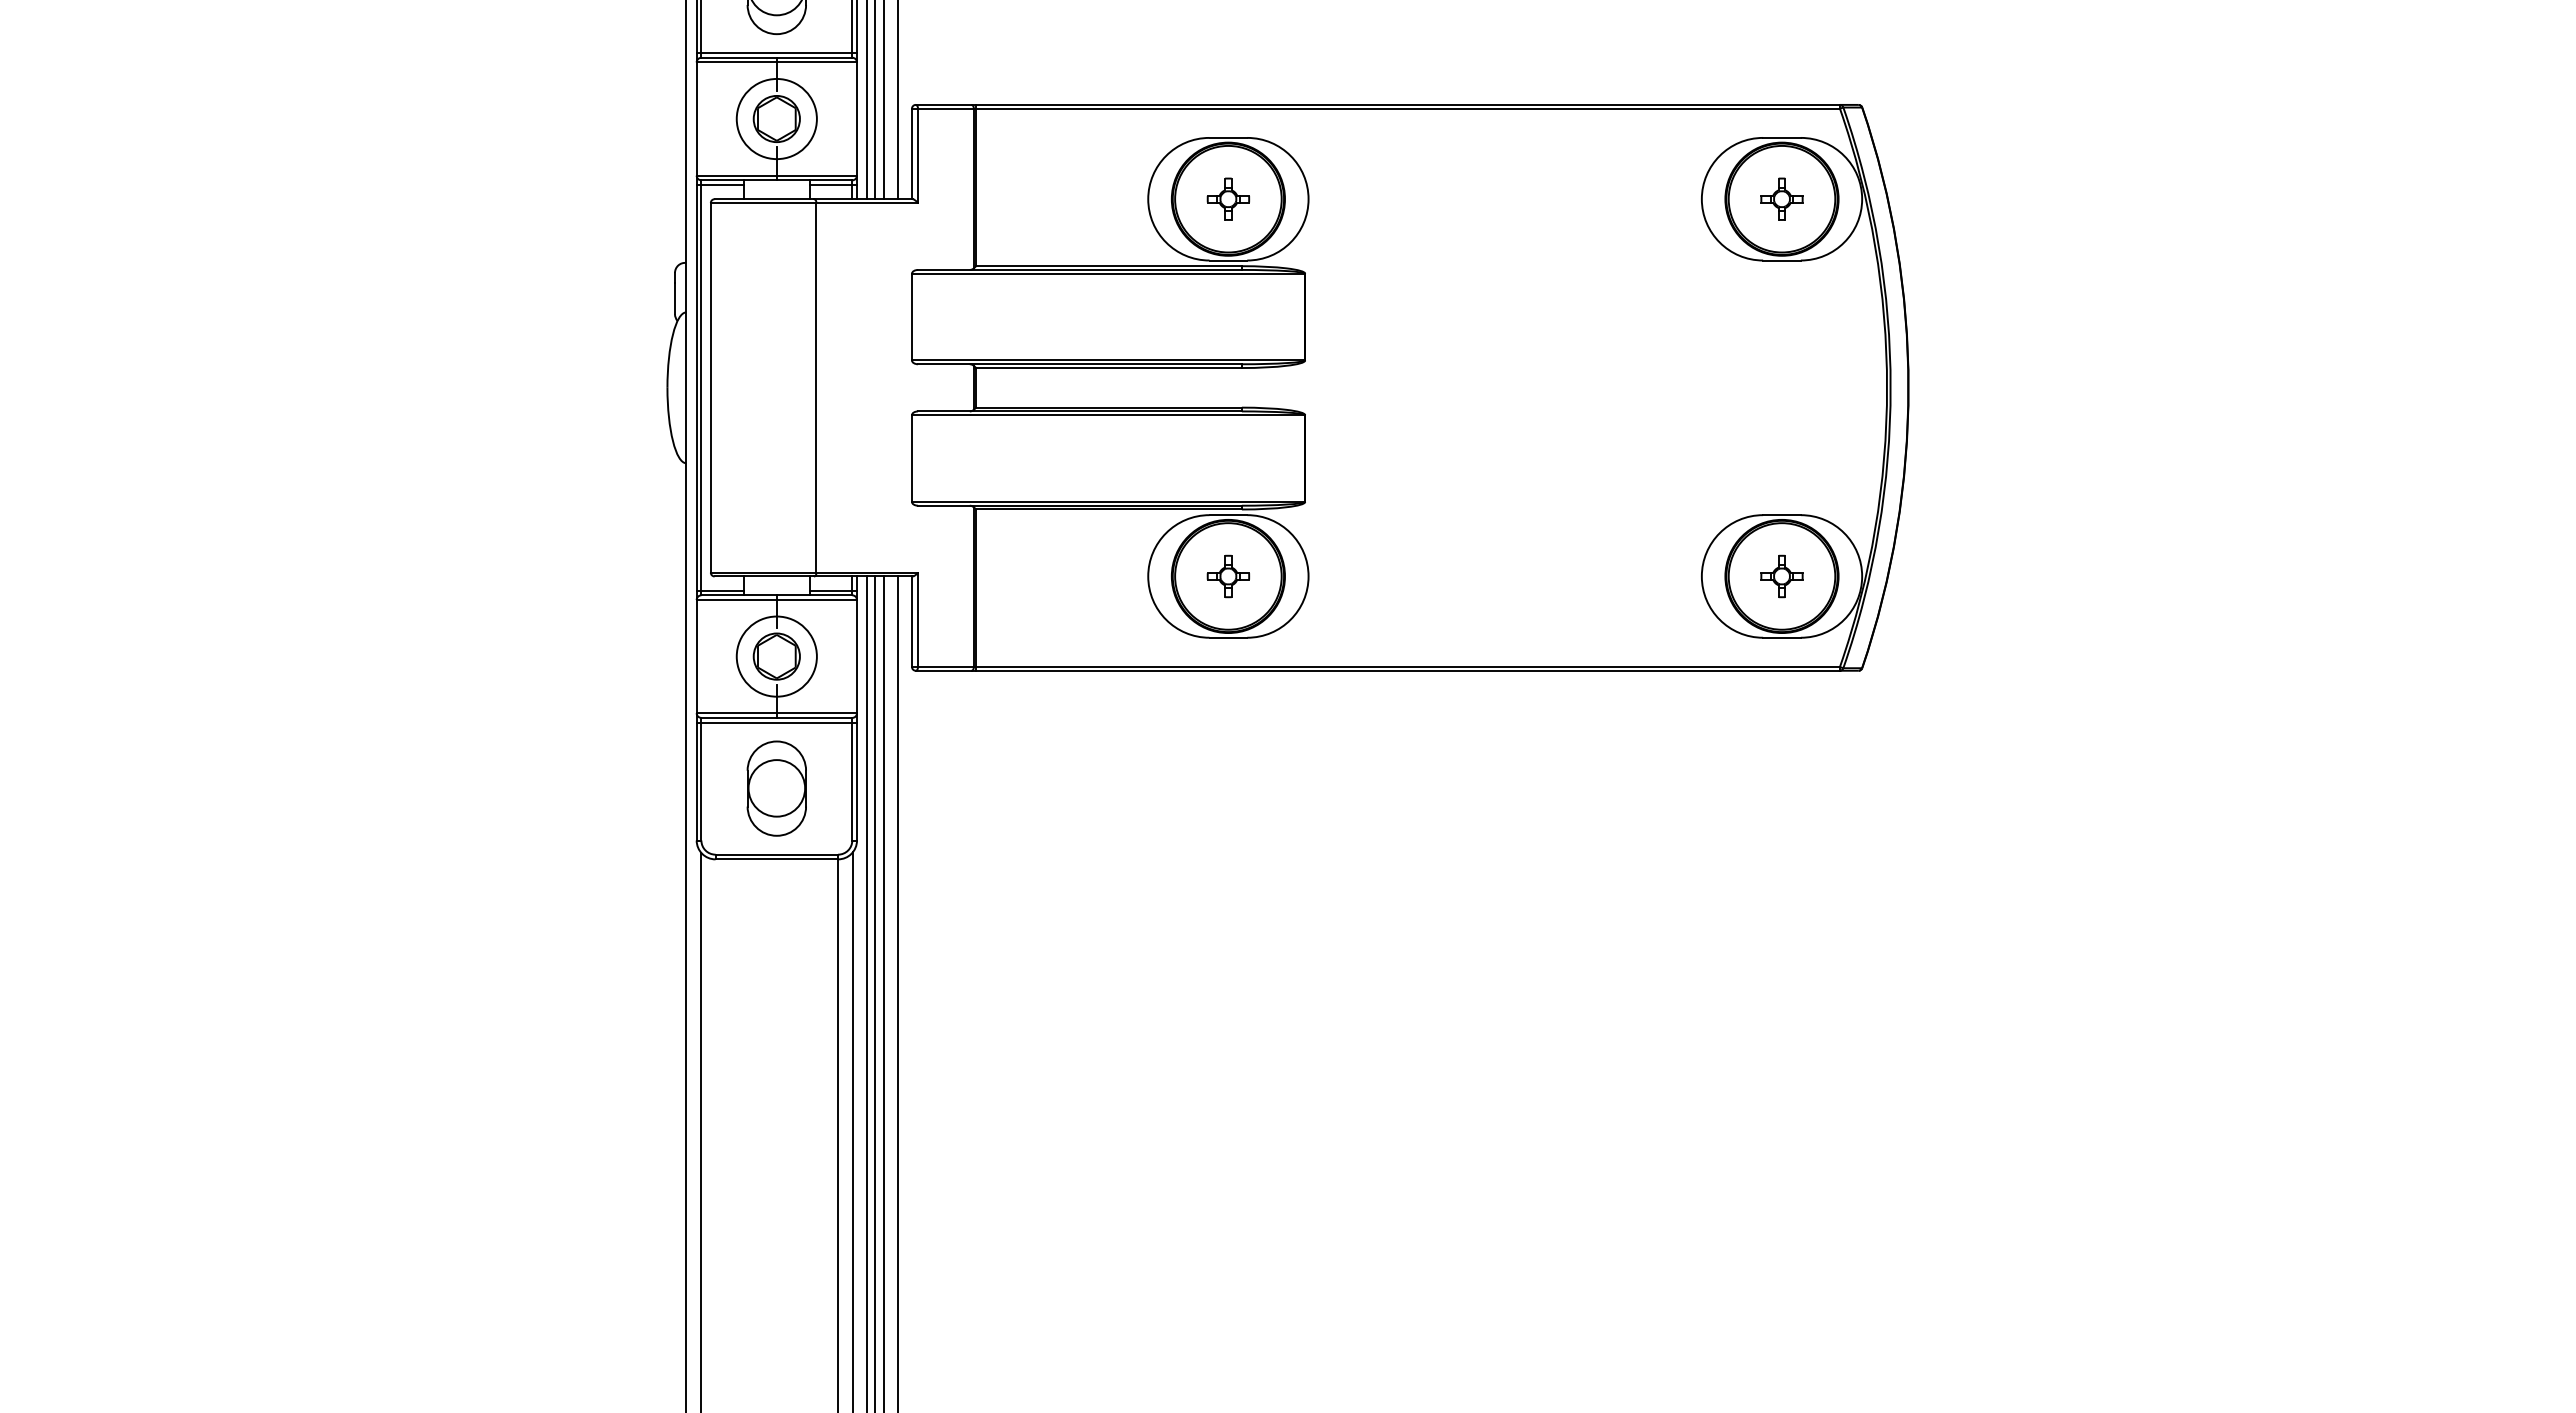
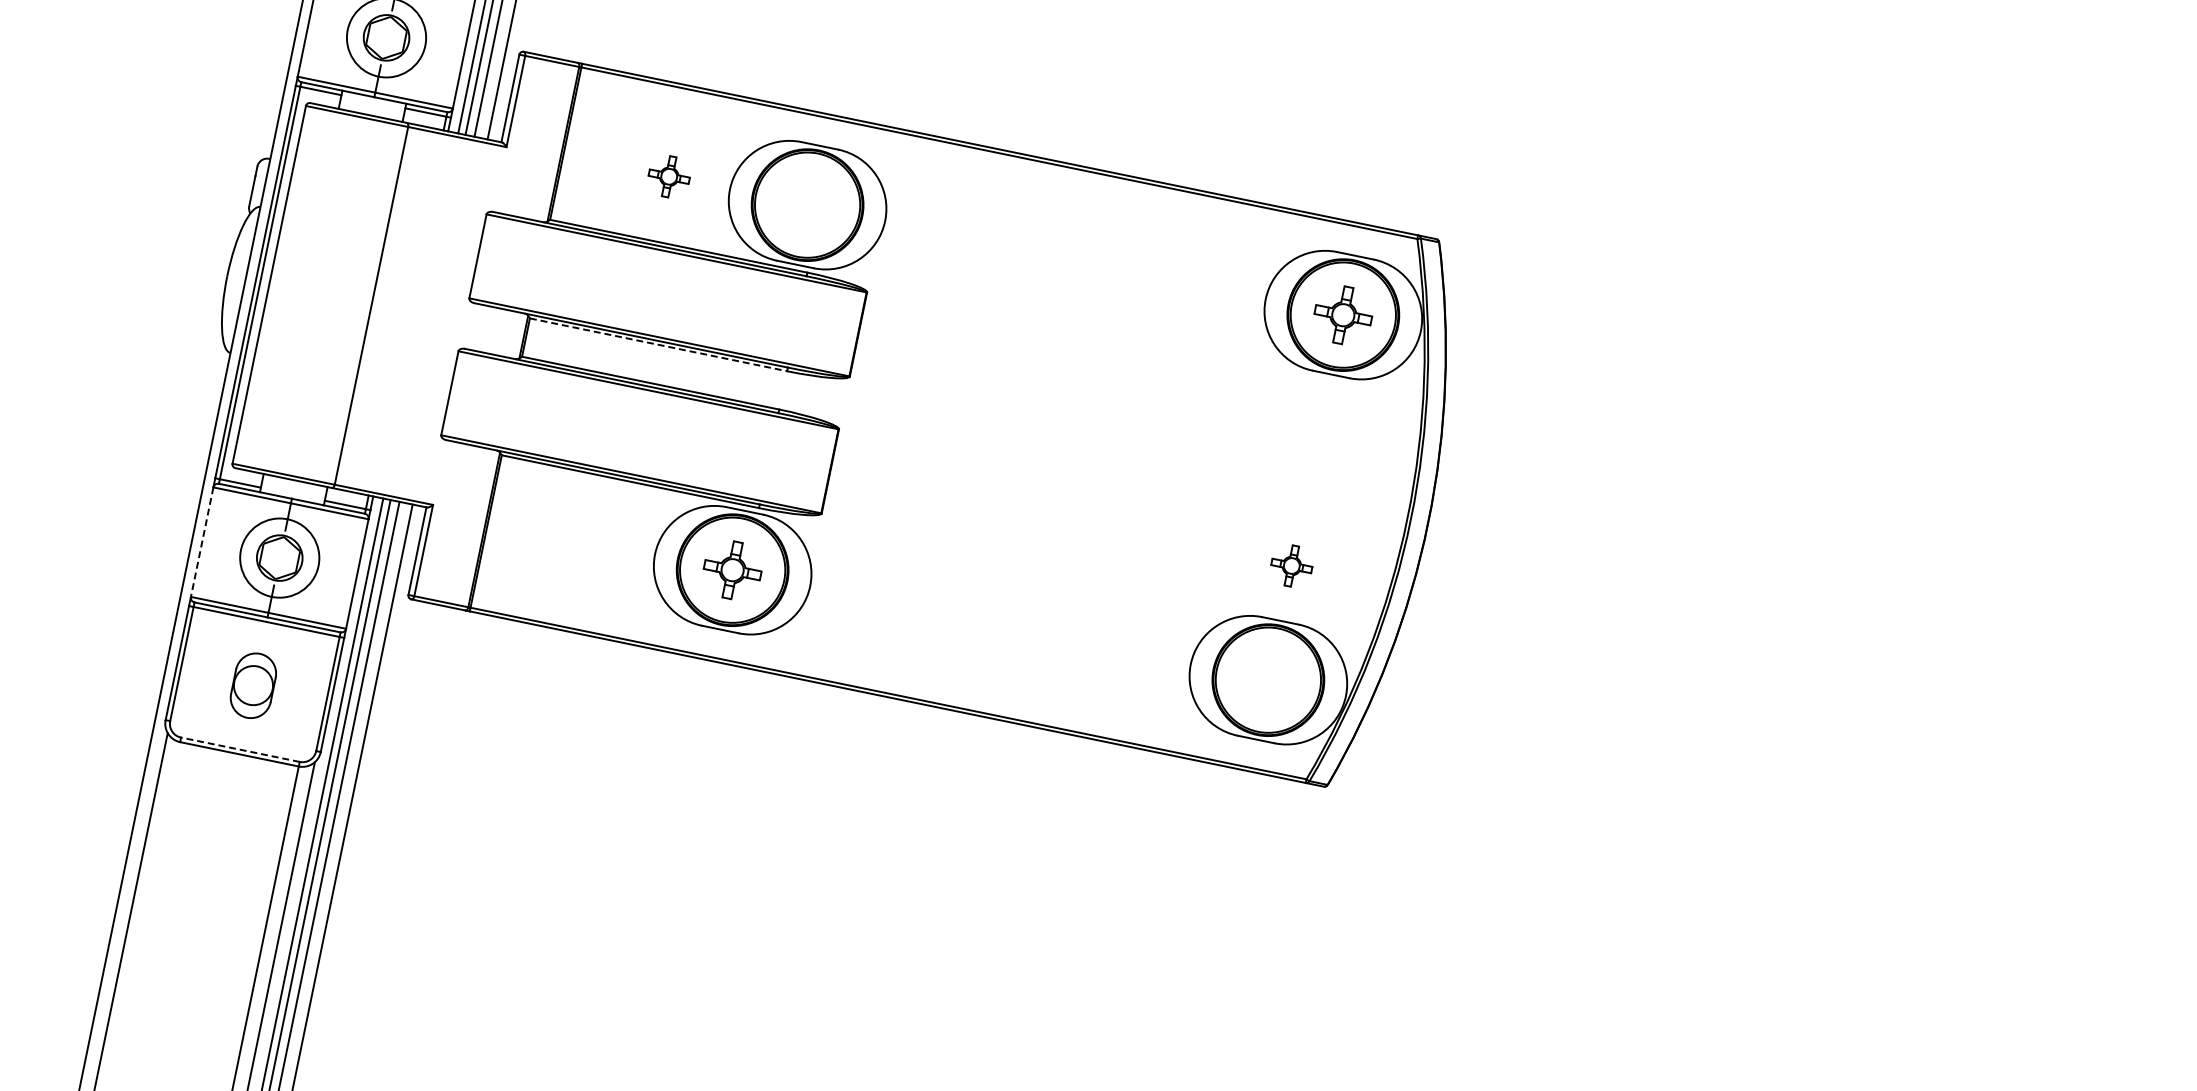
part: (1228, 198) -> (669, 176), moved
part: (1781, 198) -> (1342, 314), size x1.4
line: (1109, 368) -> (658, 345), solid -> dashed
part: (1228, 576) -> (732, 570), size x1.4
part: (1781, 576) -> (1291, 565), moved
line: (696, 656) -> (202, 542), solid -> dashed
part: (776, 788) -> (253, 685), size x0.7
line: (776, 854) -> (240, 749), solid -> dashed

